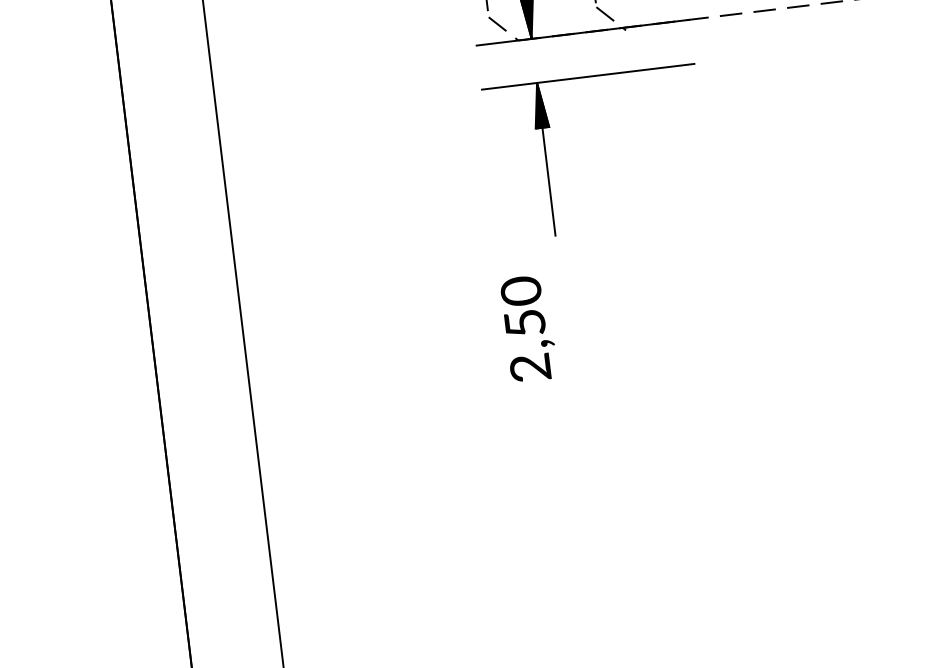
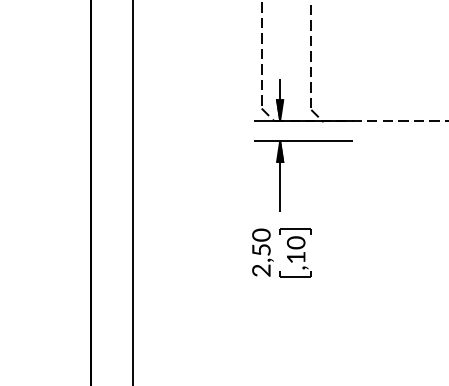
part: (599, 319) -> (295, 252), added

